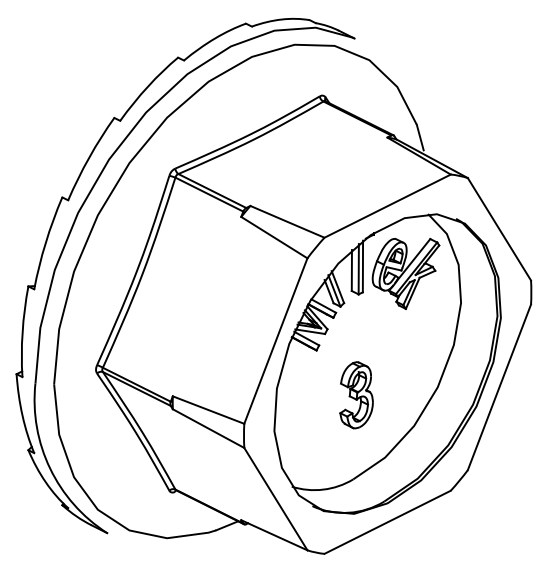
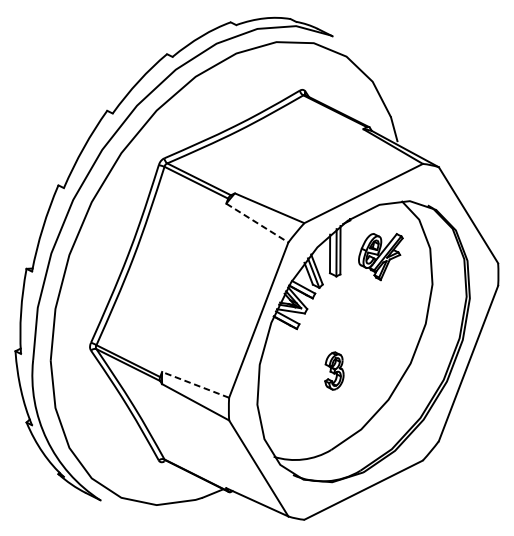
line: (274, 237) -> (257, 222), solid -> dashed
part: (405, 273) -> (380, 256), size x0.7
part: (356, 395) -> (334, 371), size x0.6
line: (208, 409) -> (195, 384), solid -> dashed

